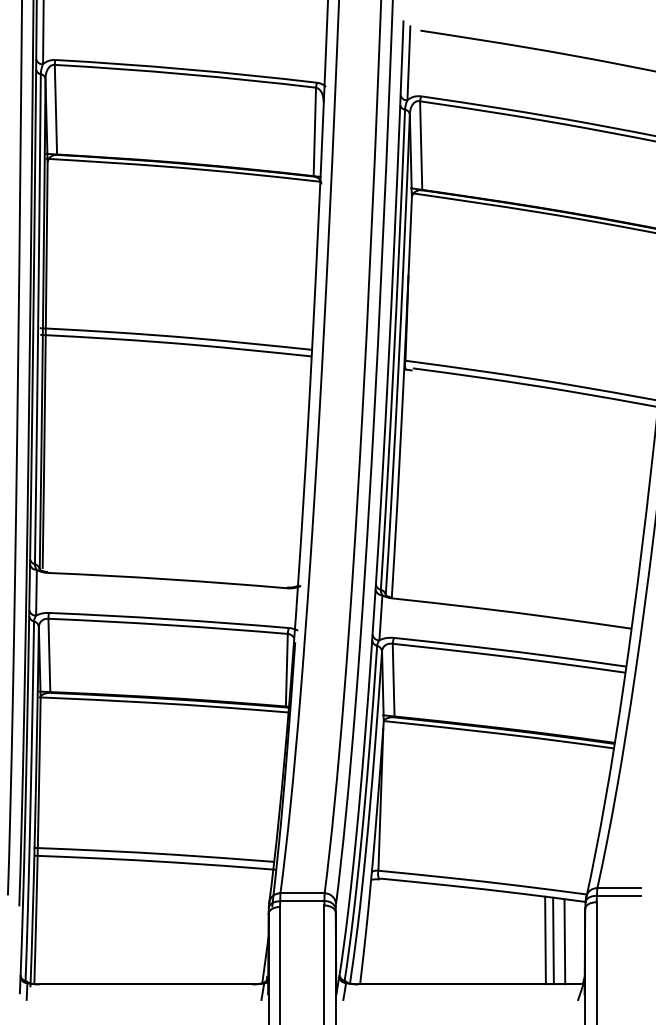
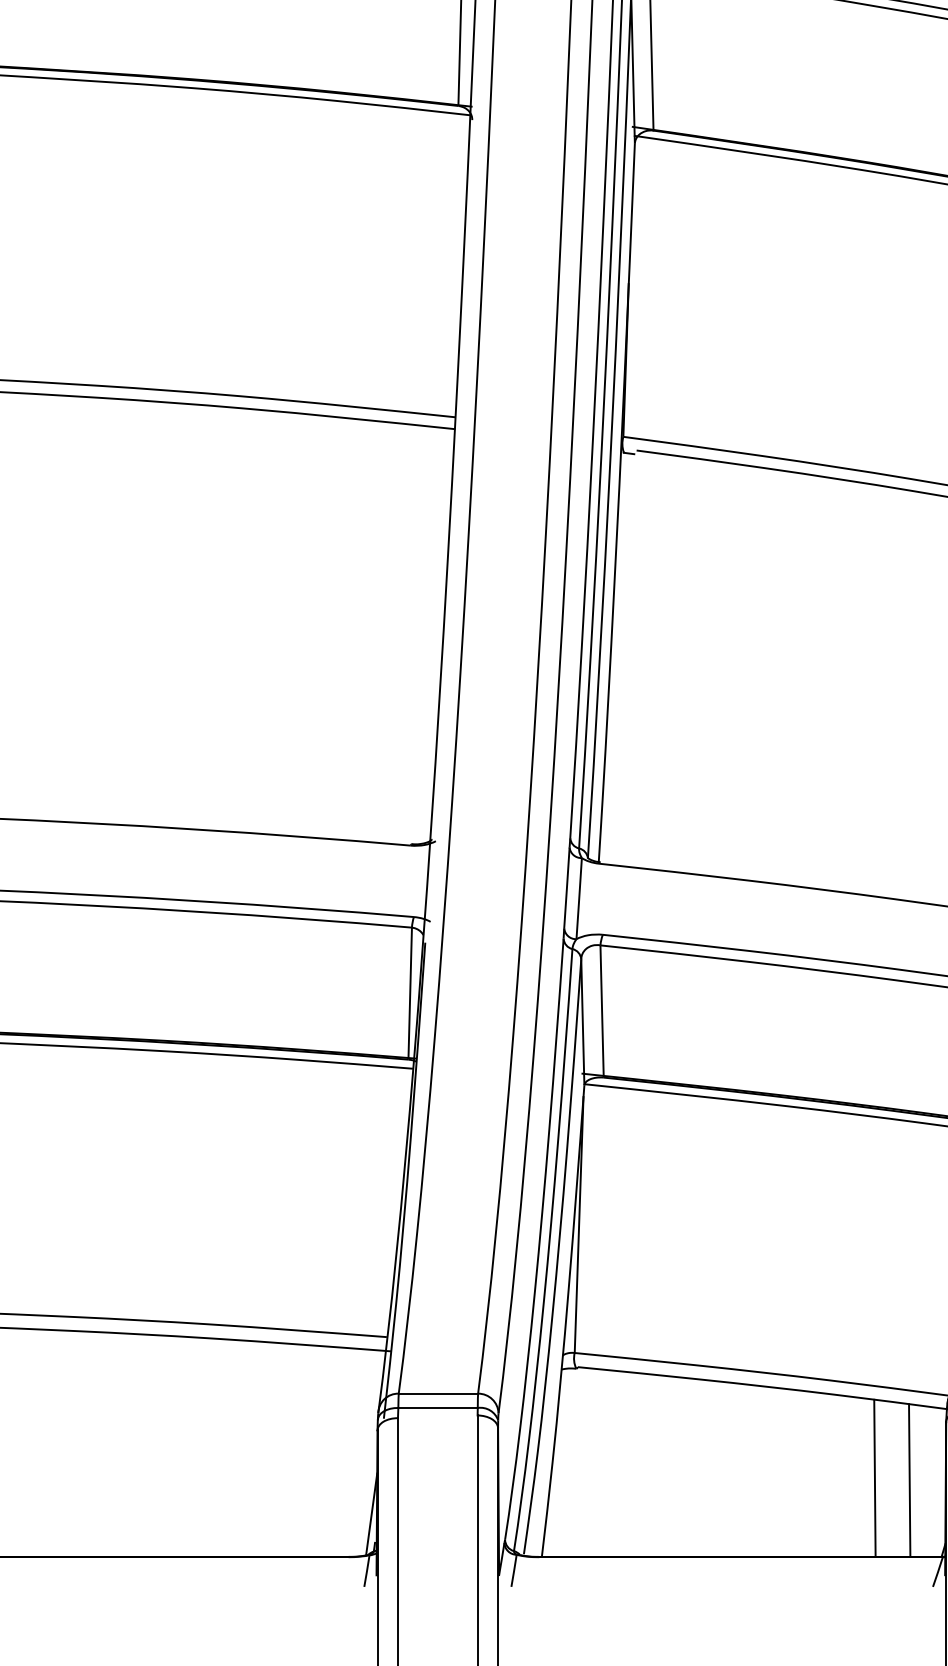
line: (553, 940) -> (889, 1478), removed

